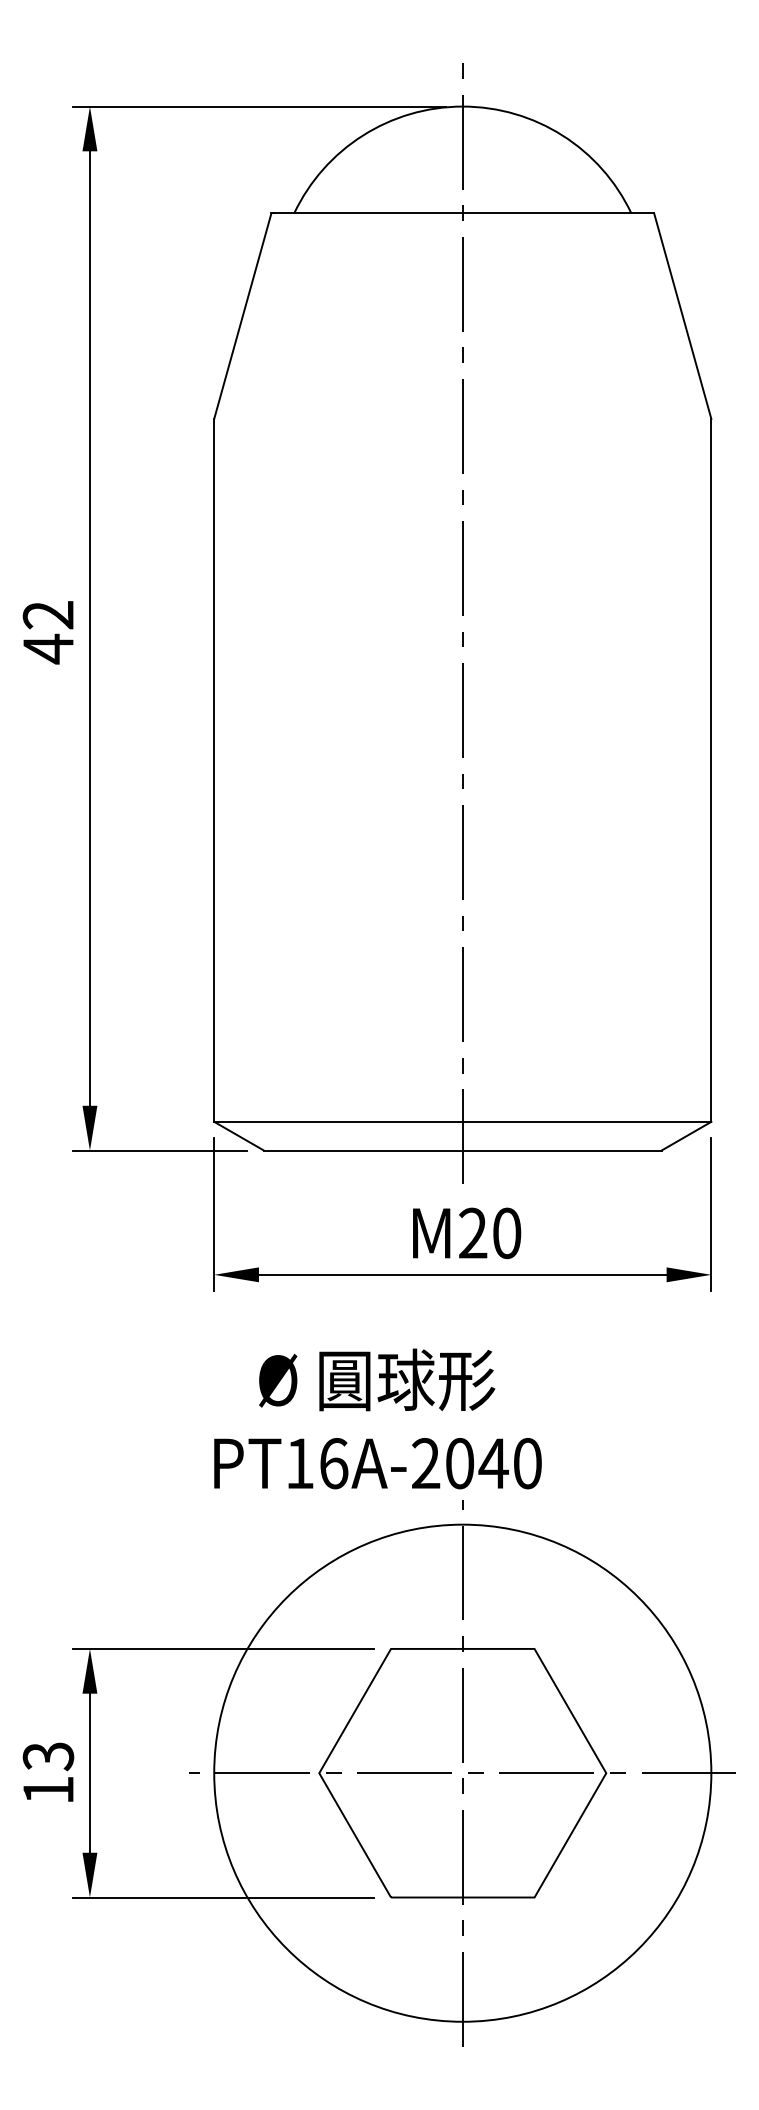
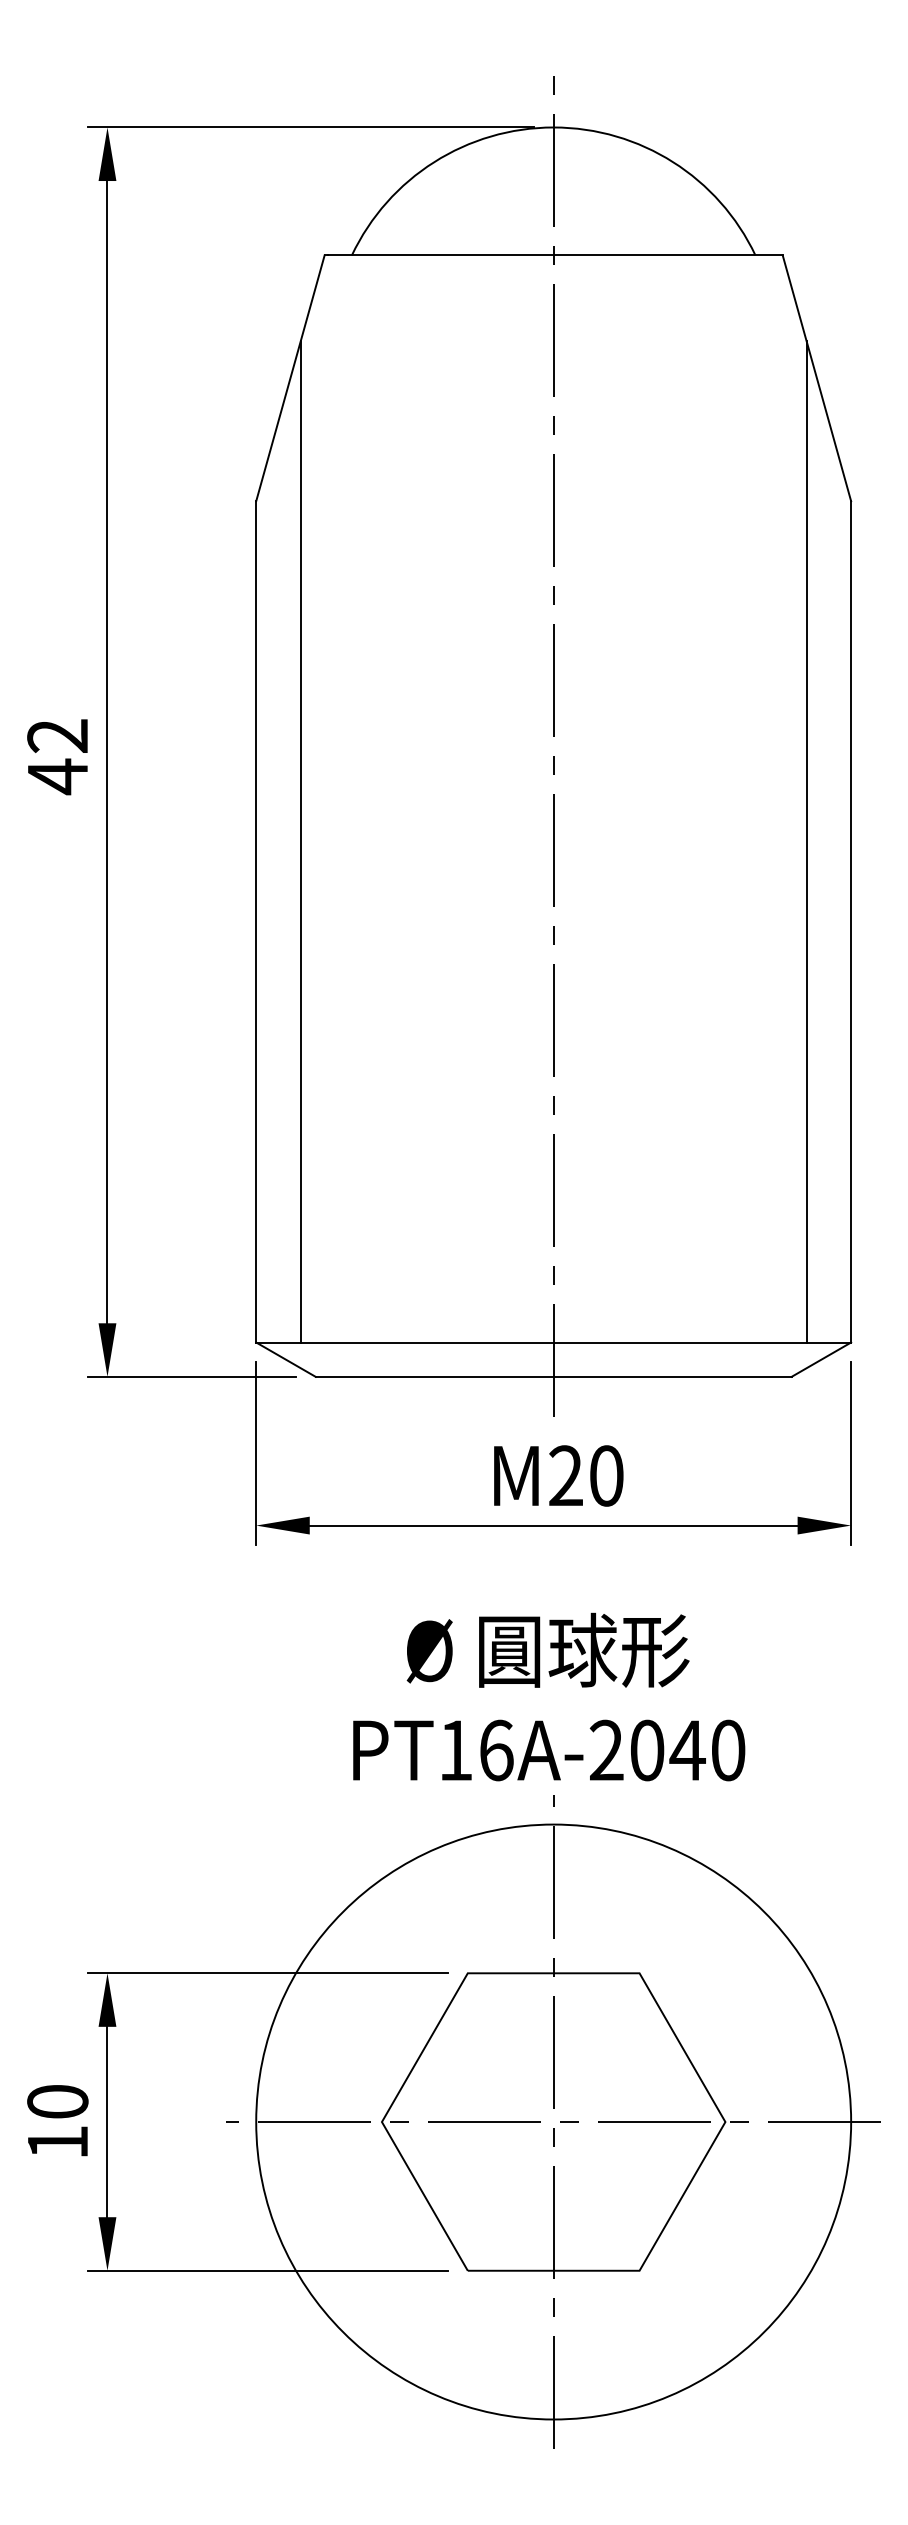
line: (251, 703) -> (300, 841), added
line: (674, 703) -> (806, 841), added
text: (378, 1418) -> (549, 1696), moved
text: (48, 1756) -> (57, 2102), 13 -> 10

